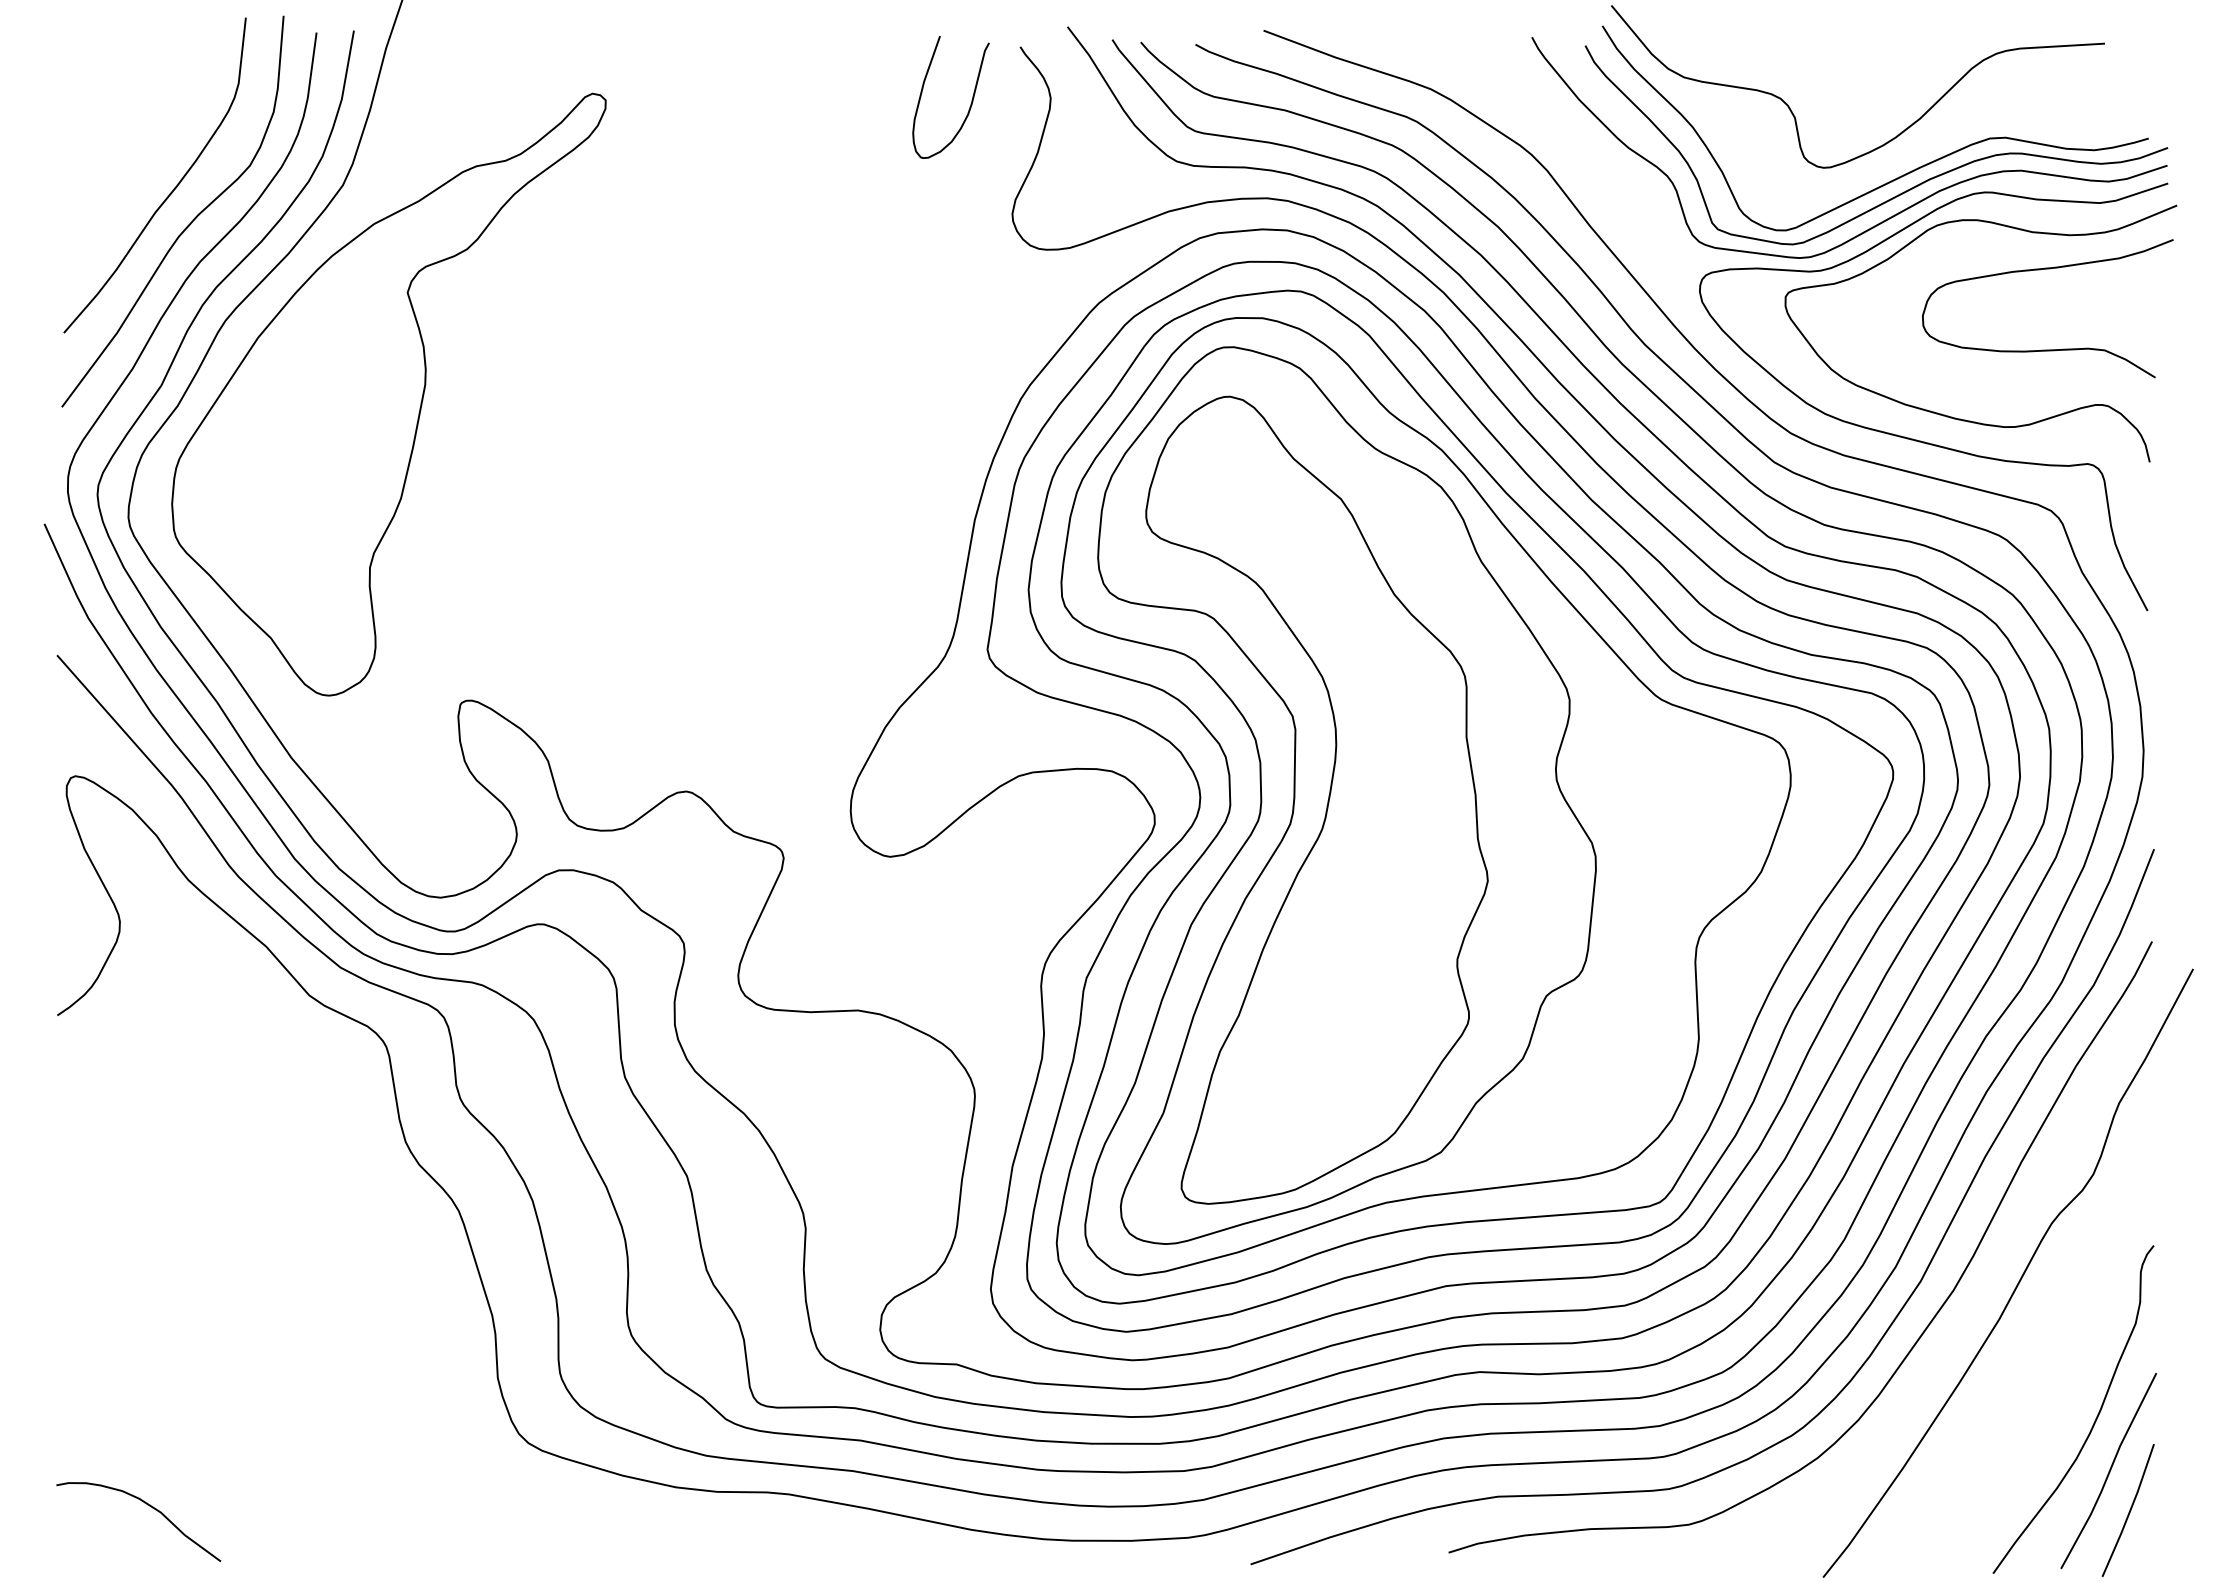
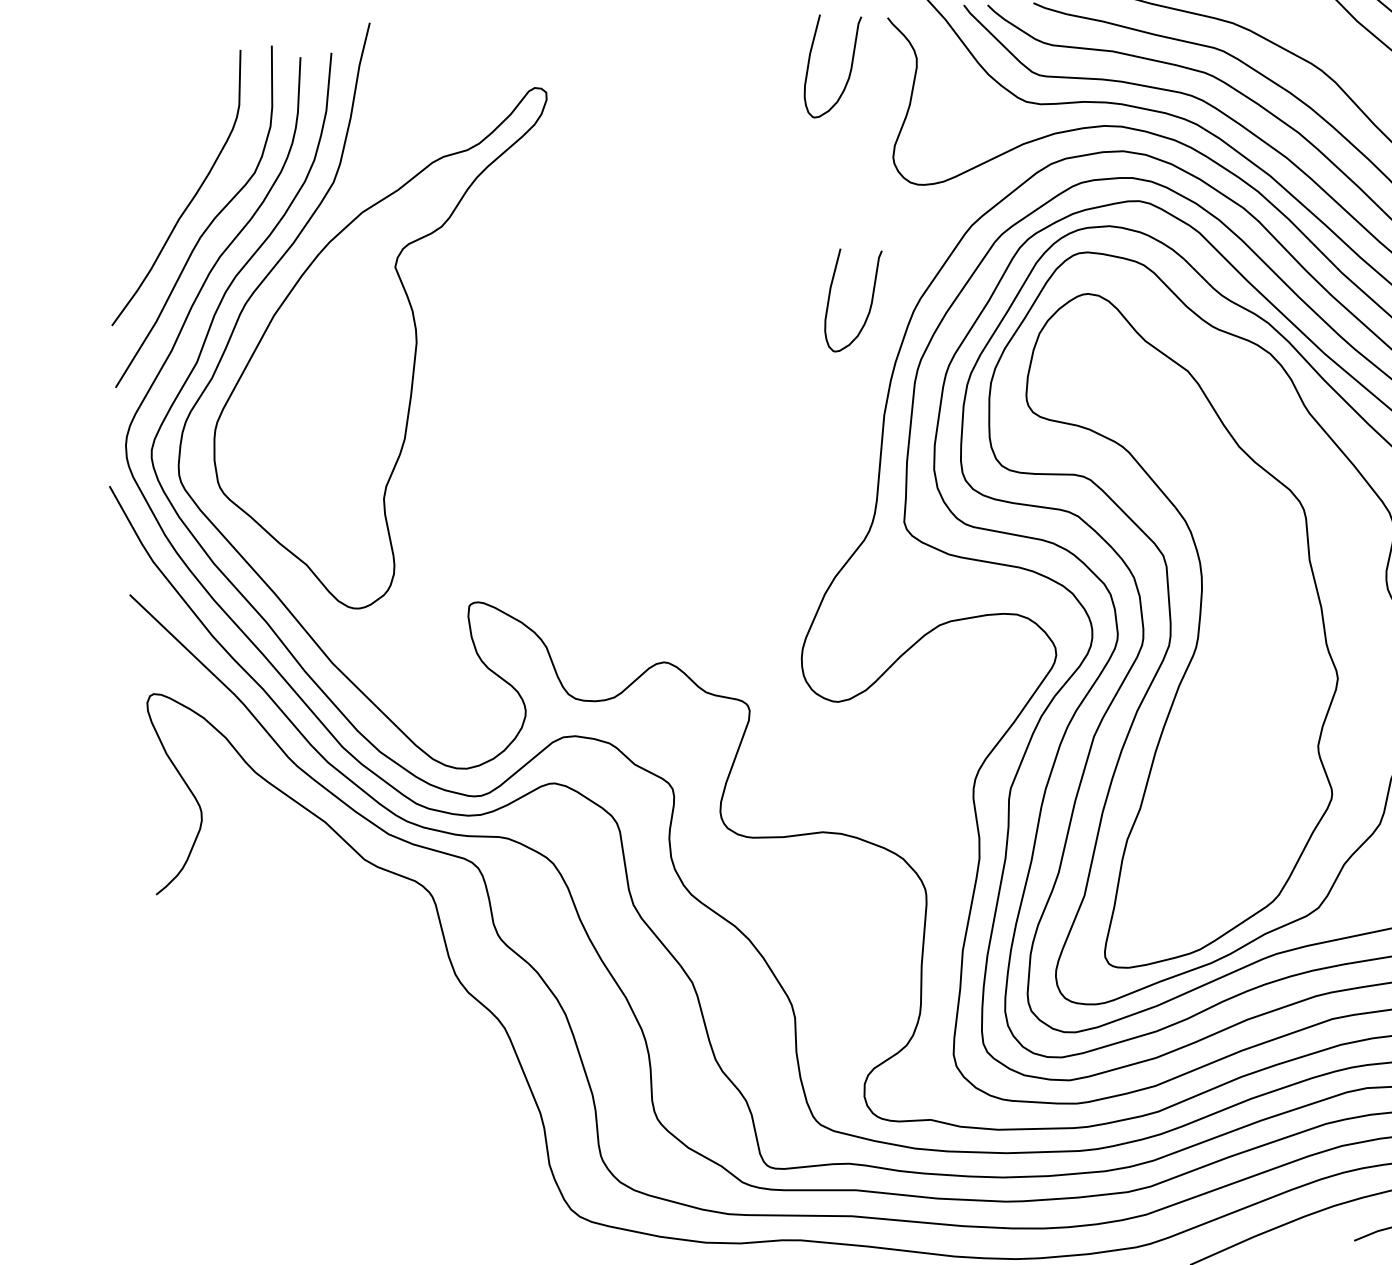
curve: (971, 380) -> (871, 299), added

